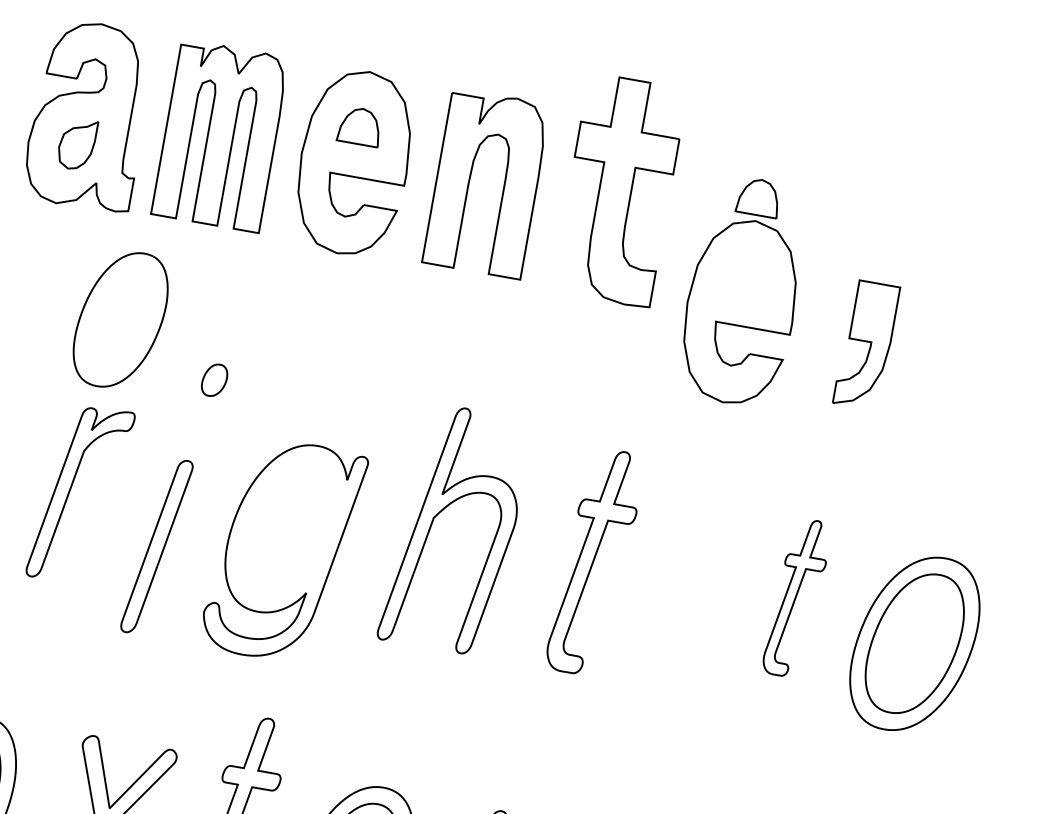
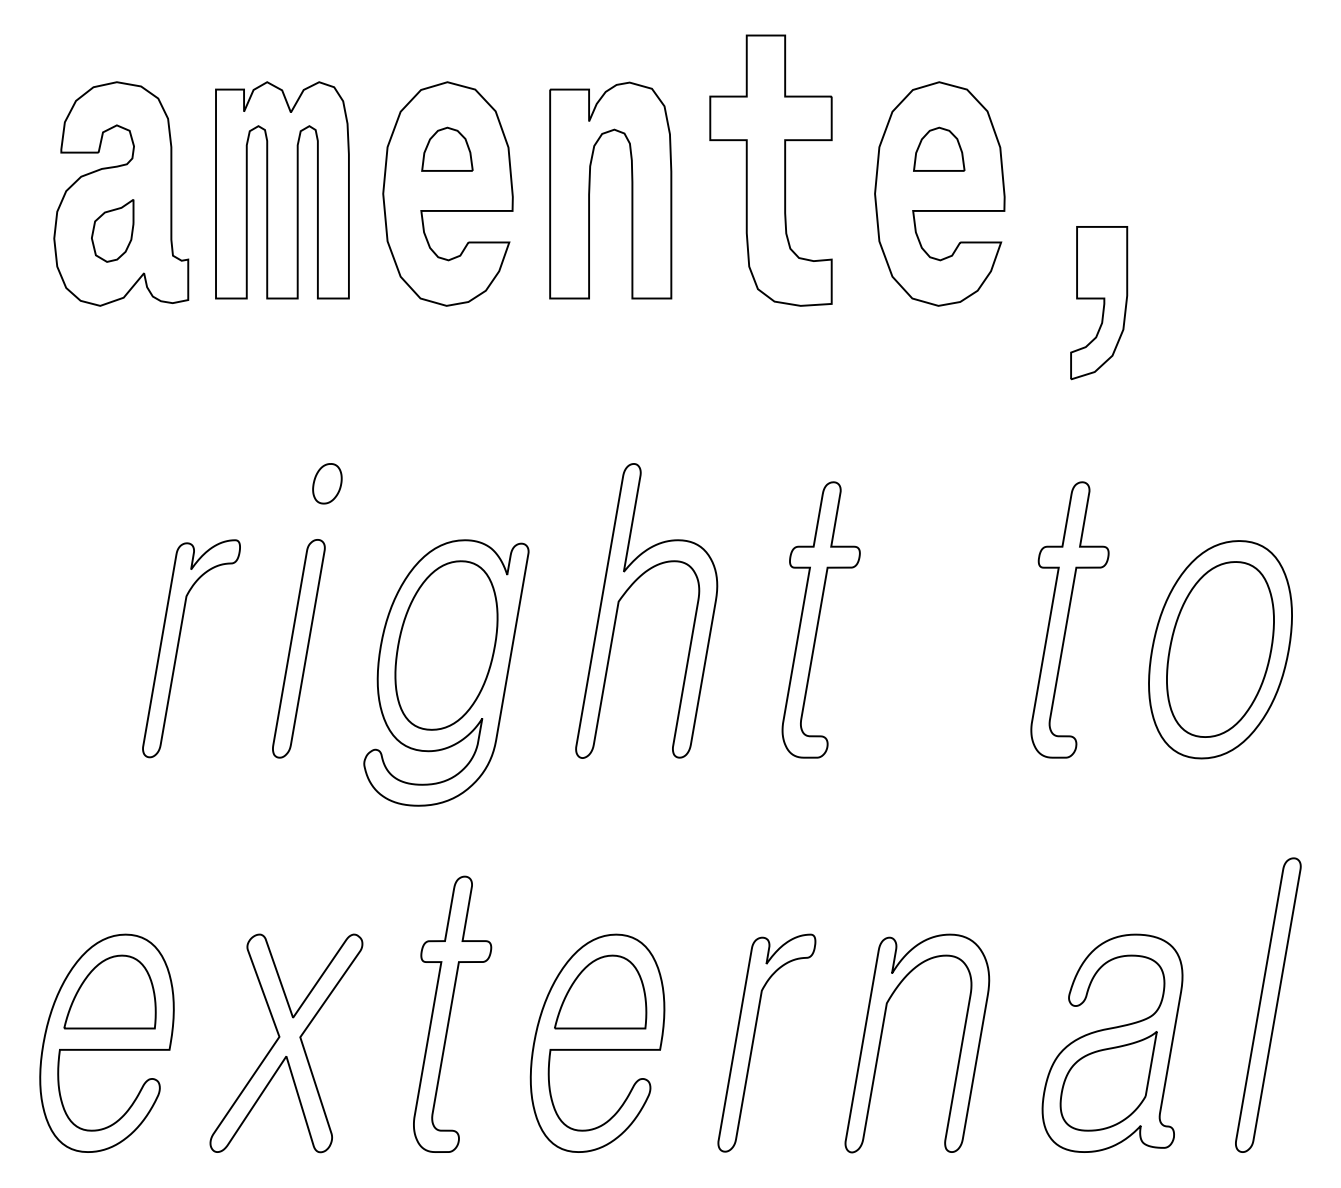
part: (739, 311) -> (939, 193), moved
part: (120, 319) -> (446, 645), moved
part: (156, 546) -> (298, 648), moved
part: (796, 597) -> (1069, 619), size x1.43

